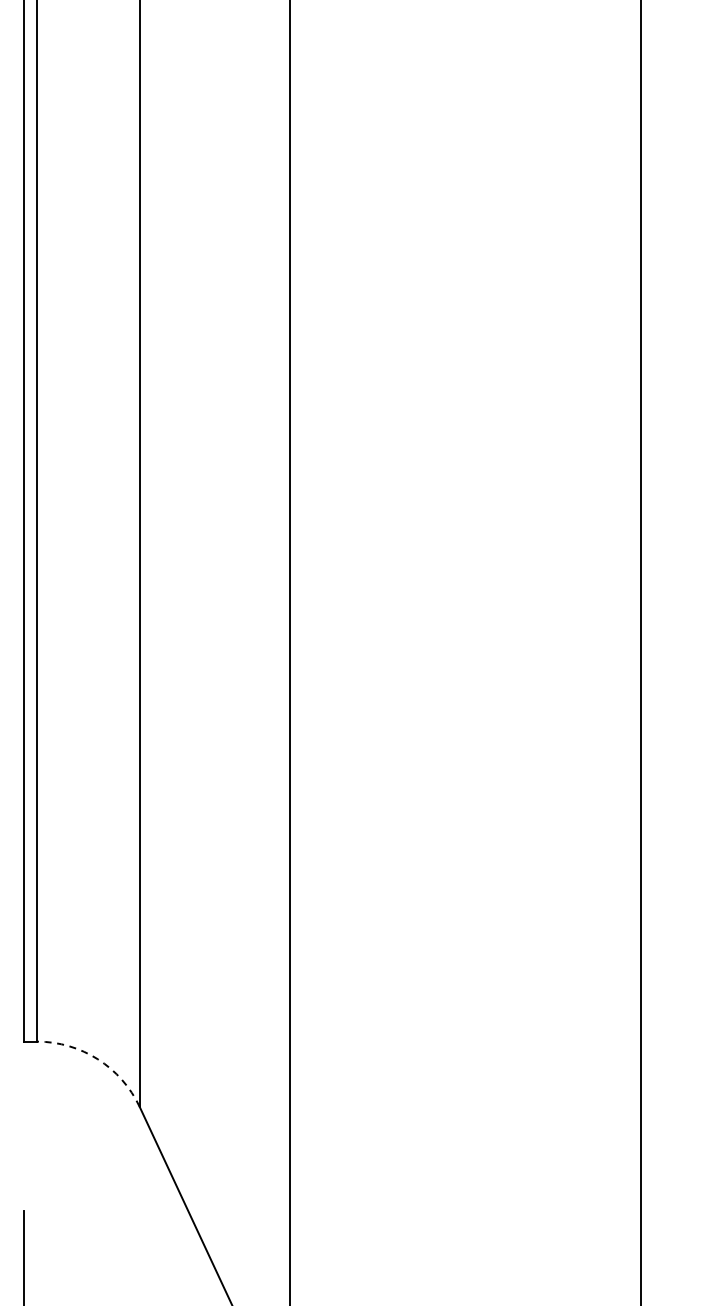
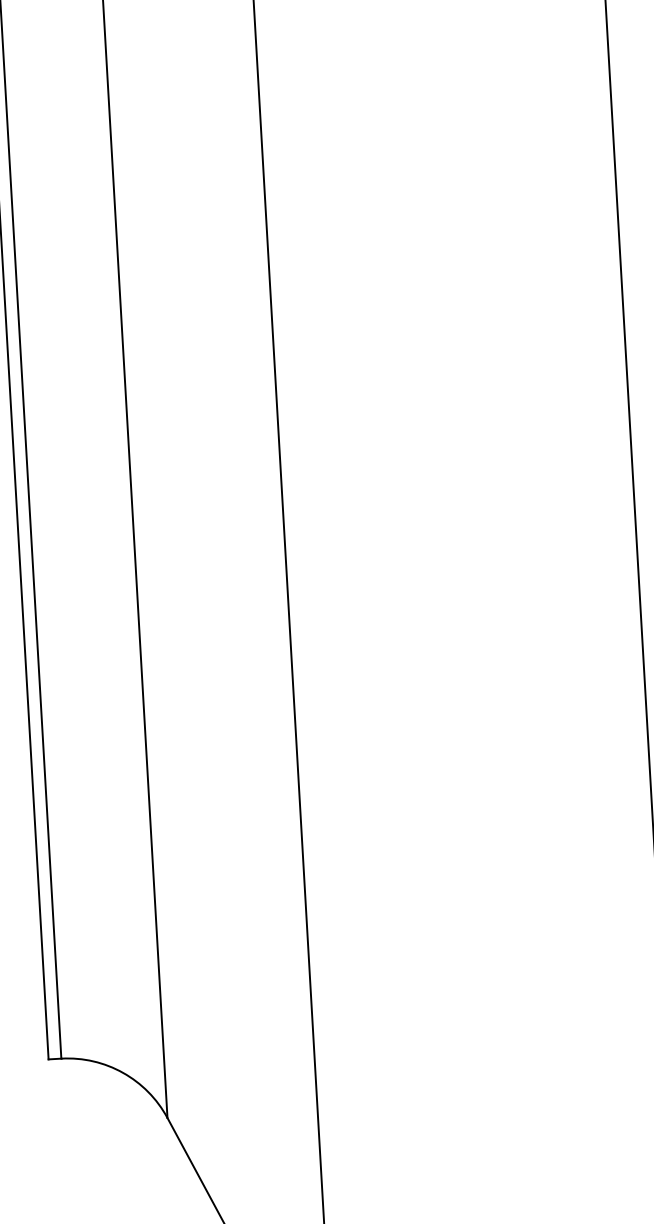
arc: (97, 1059) -> (122, 1073), dashed -> solid

